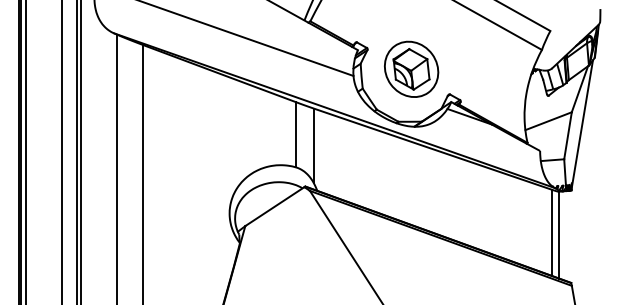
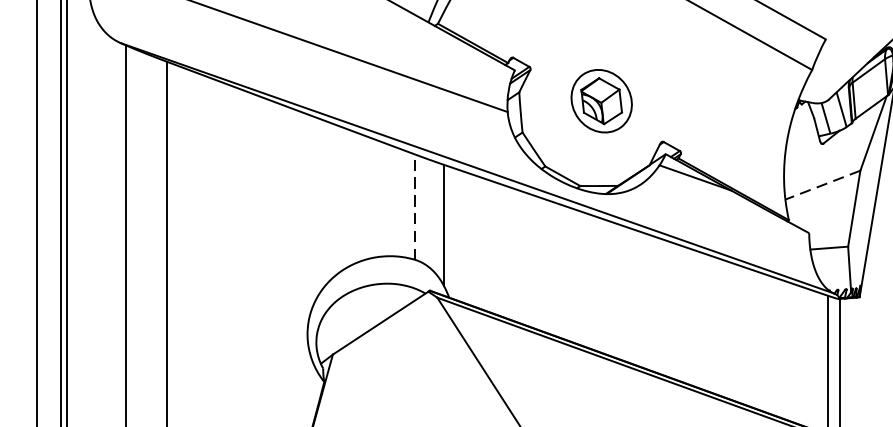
part: (411, 68) -> (601, 99), size x0.7
line: (548, 121) -> (822, 185), solid -> dashed
line: (296, 134) -> (415, 206), solid -> dashed

